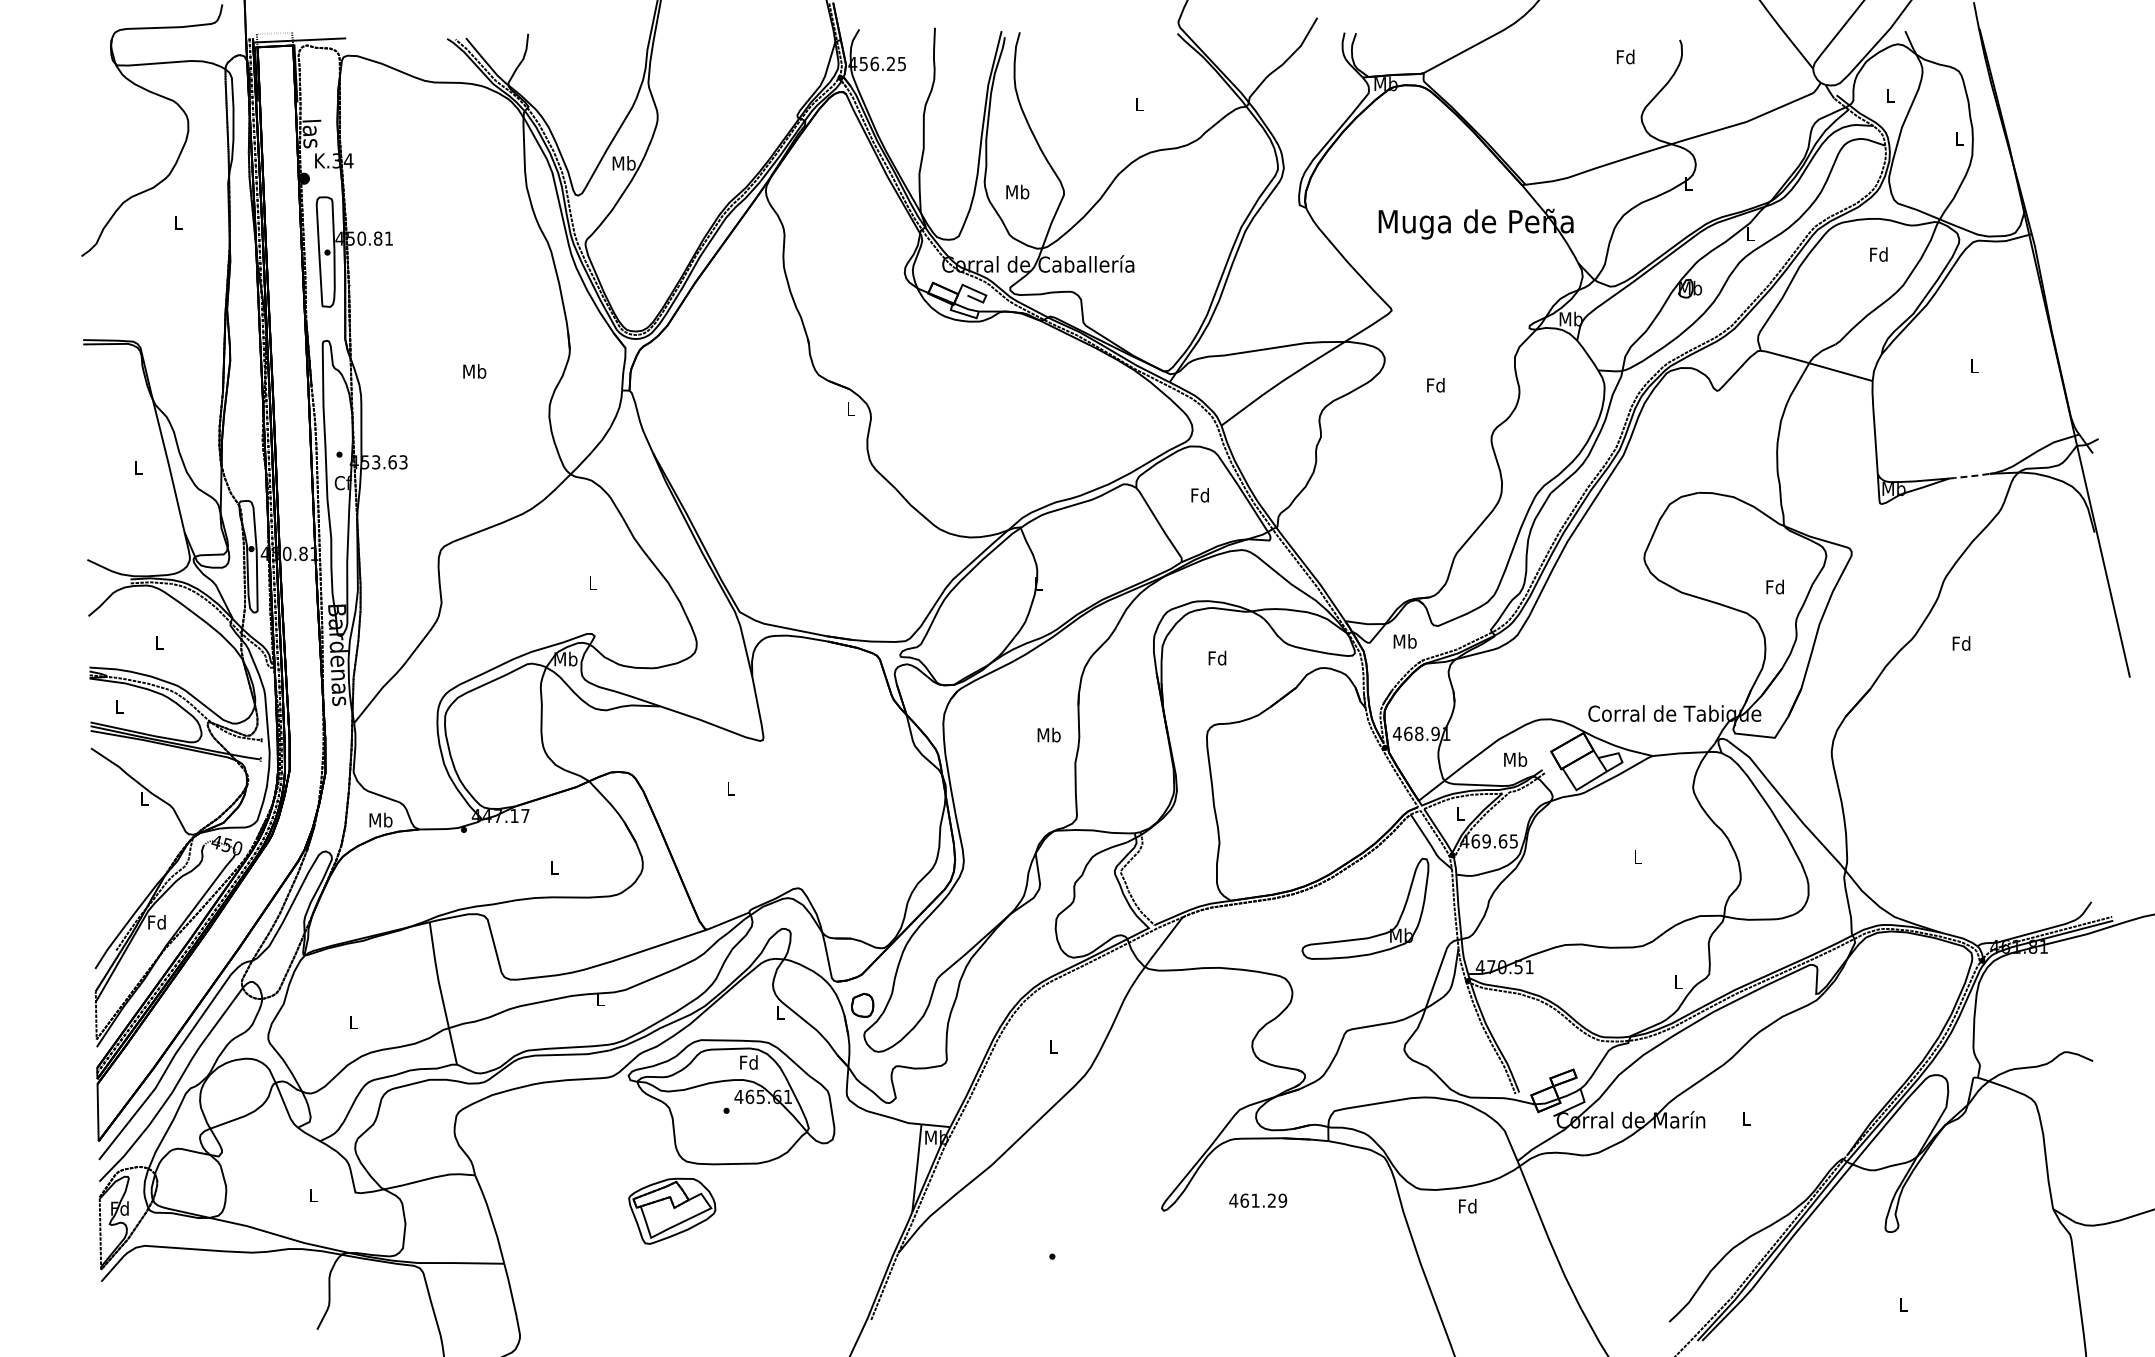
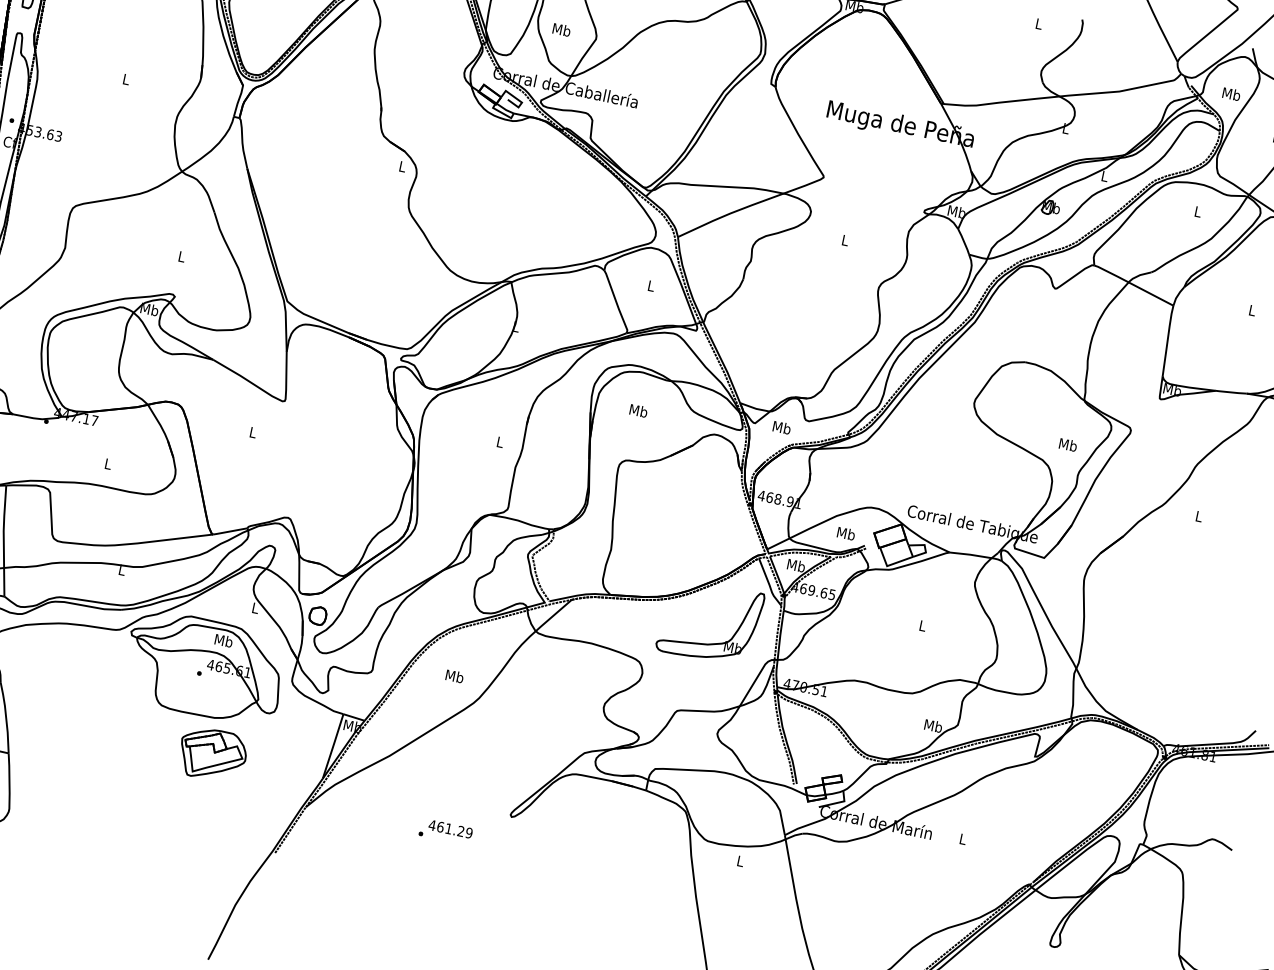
text: (1625, 56) -> (1038, 23), Fd -> L
text: (1890, 95) -> (1231, 94), L -> Mb
text: (1878, 254) -> (1197, 211), Fd -> L
text: (474, 371) -> (126, 79), Mb -> L
text: (1435, 385) -> (844, 240), Fd -> L
line: (1970, 476) -> (1231, 392), dashed -> solid
text: (1199, 495) -> (650, 286), Fd -> L
text: (1775, 586) -> (1068, 444), Fd -> Mb
text: (1961, 643) -> (1198, 516), Fd -> L
text: (1217, 657) -> (638, 410), Fd -> Mb
text: (1048, 734) -> (499, 441), Mb -> L
text: (1460, 813) -> (796, 565), L -> Mb
text: (1677, 981) -> (932, 725), L -> Mb
text: (1053, 1046) -> (454, 676), L -> Mb
text: (748, 1062) -> (223, 640), Fd -> Mb
text: (1258, 1200) -> (450, 829), moved
text: (1467, 1205) -> (740, 860), Fd -> L
part: (672, 1210) -> (212, 754), moved

